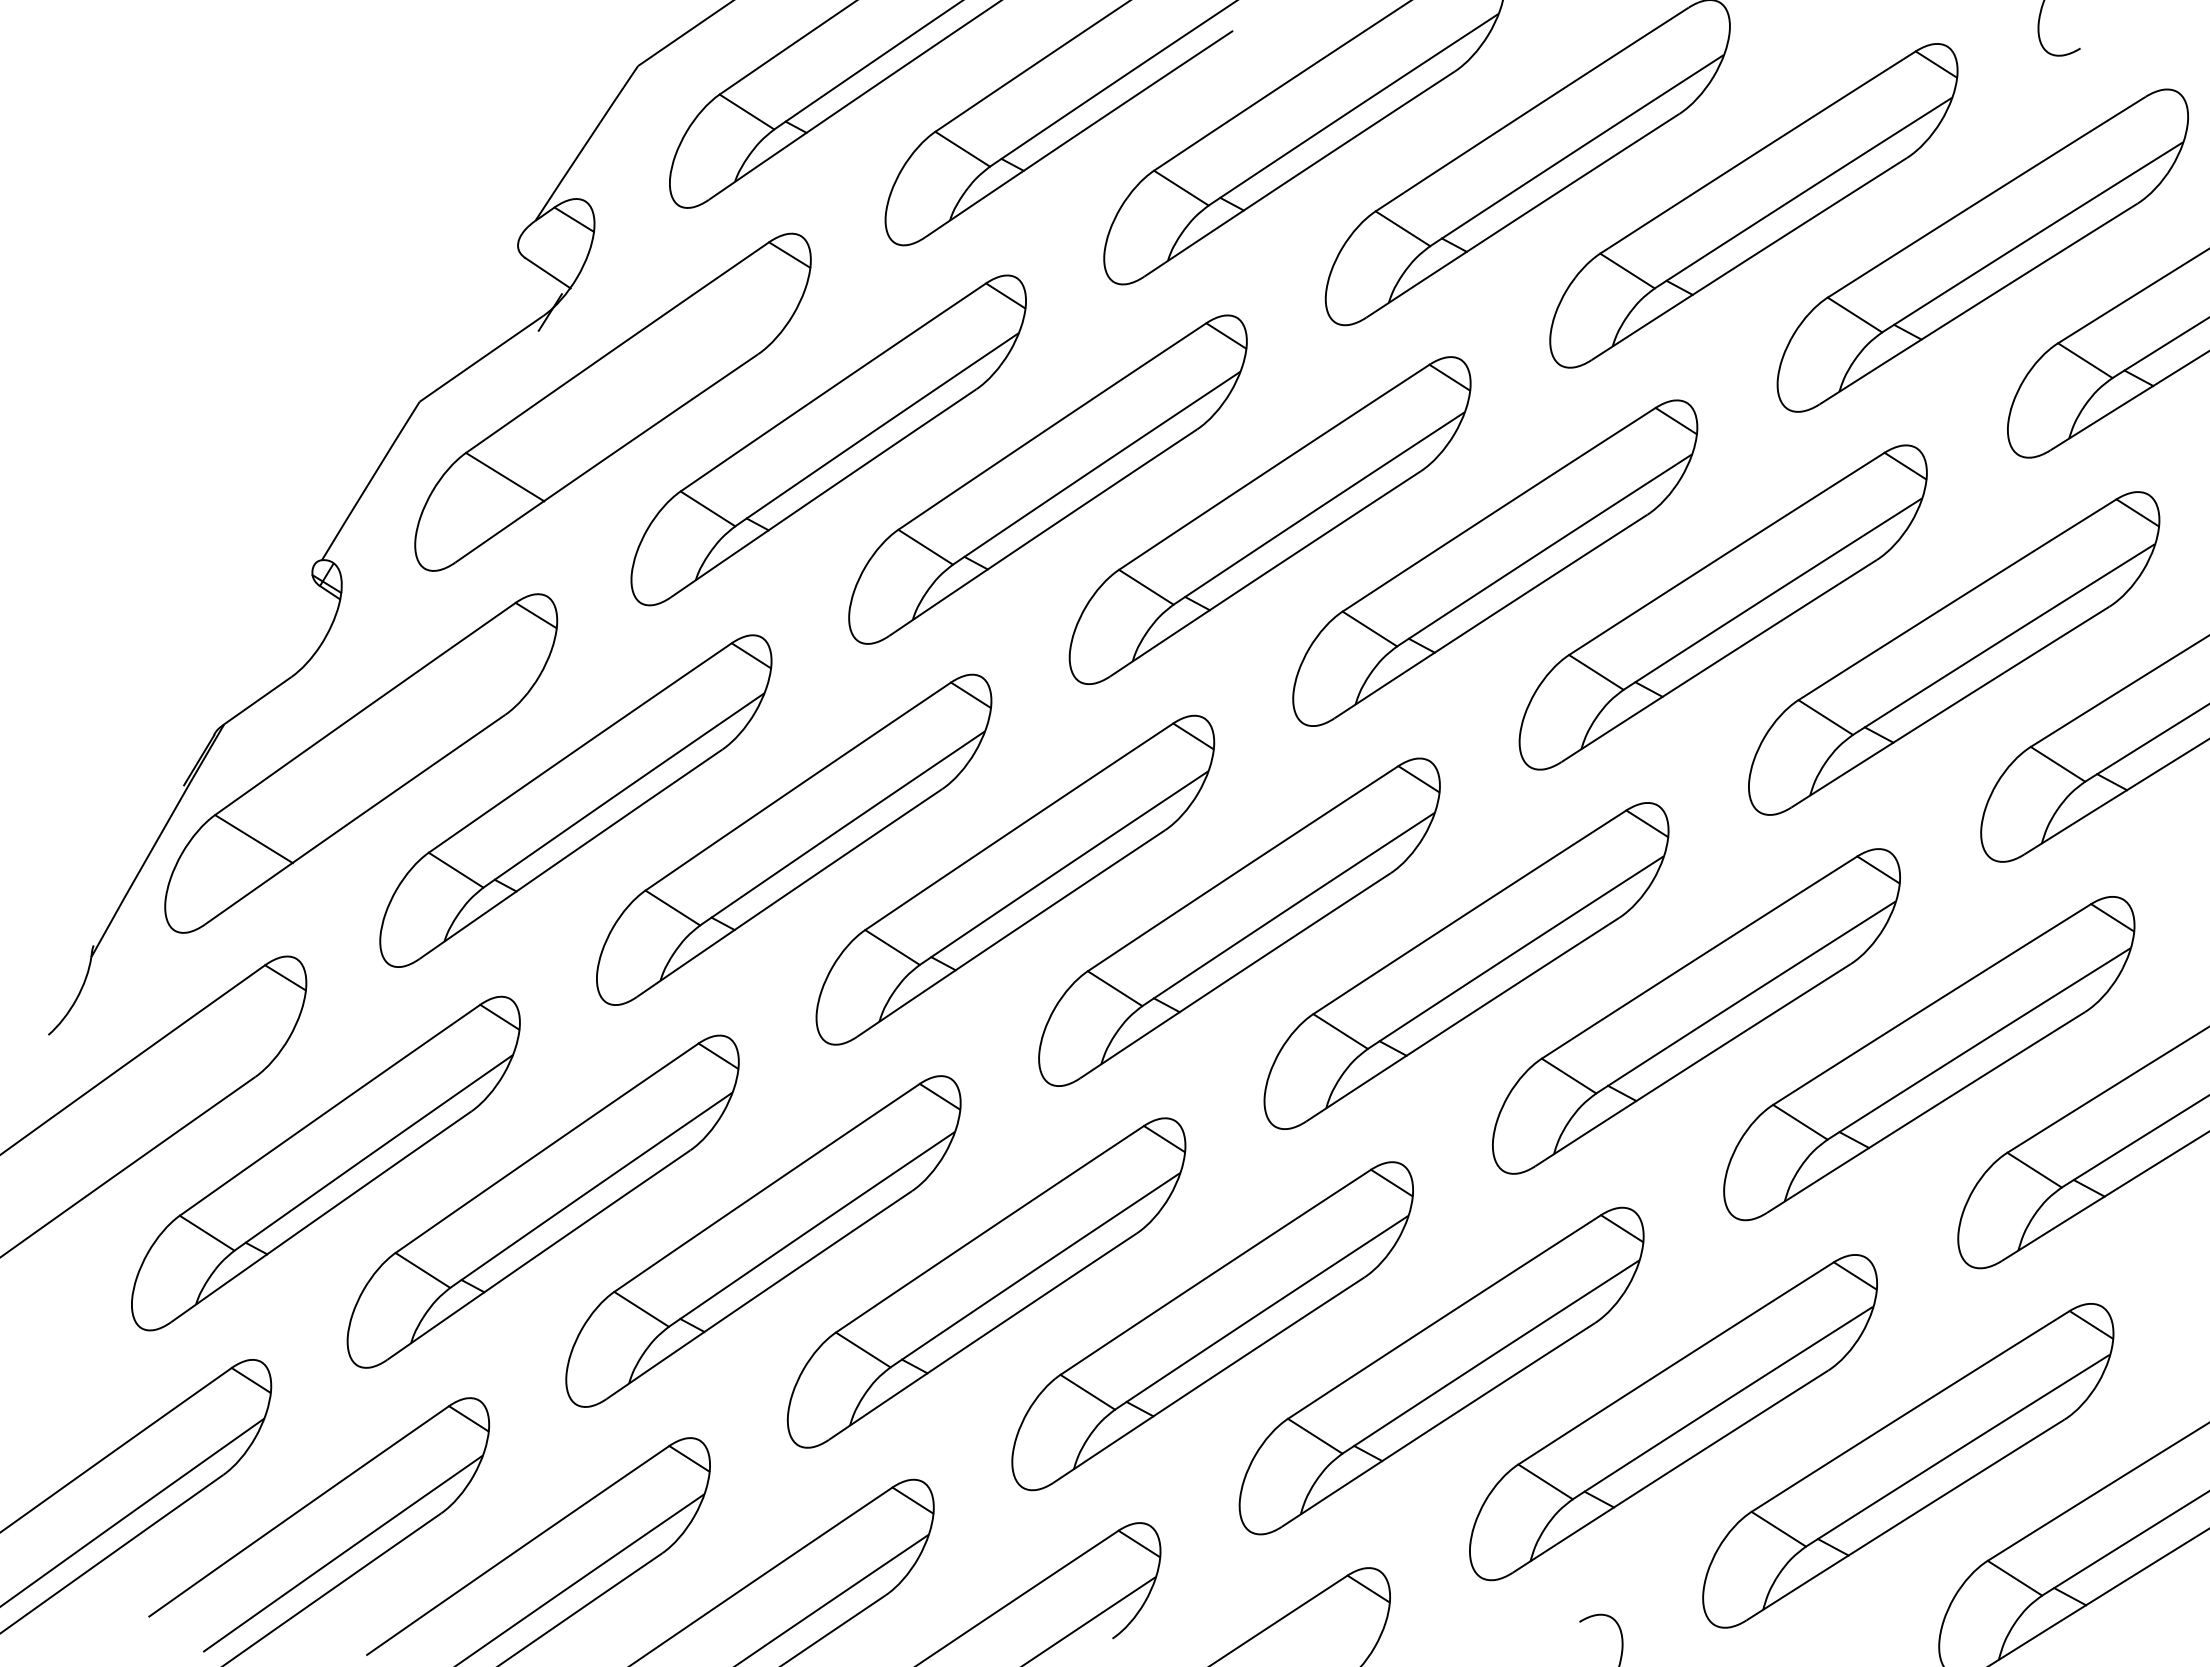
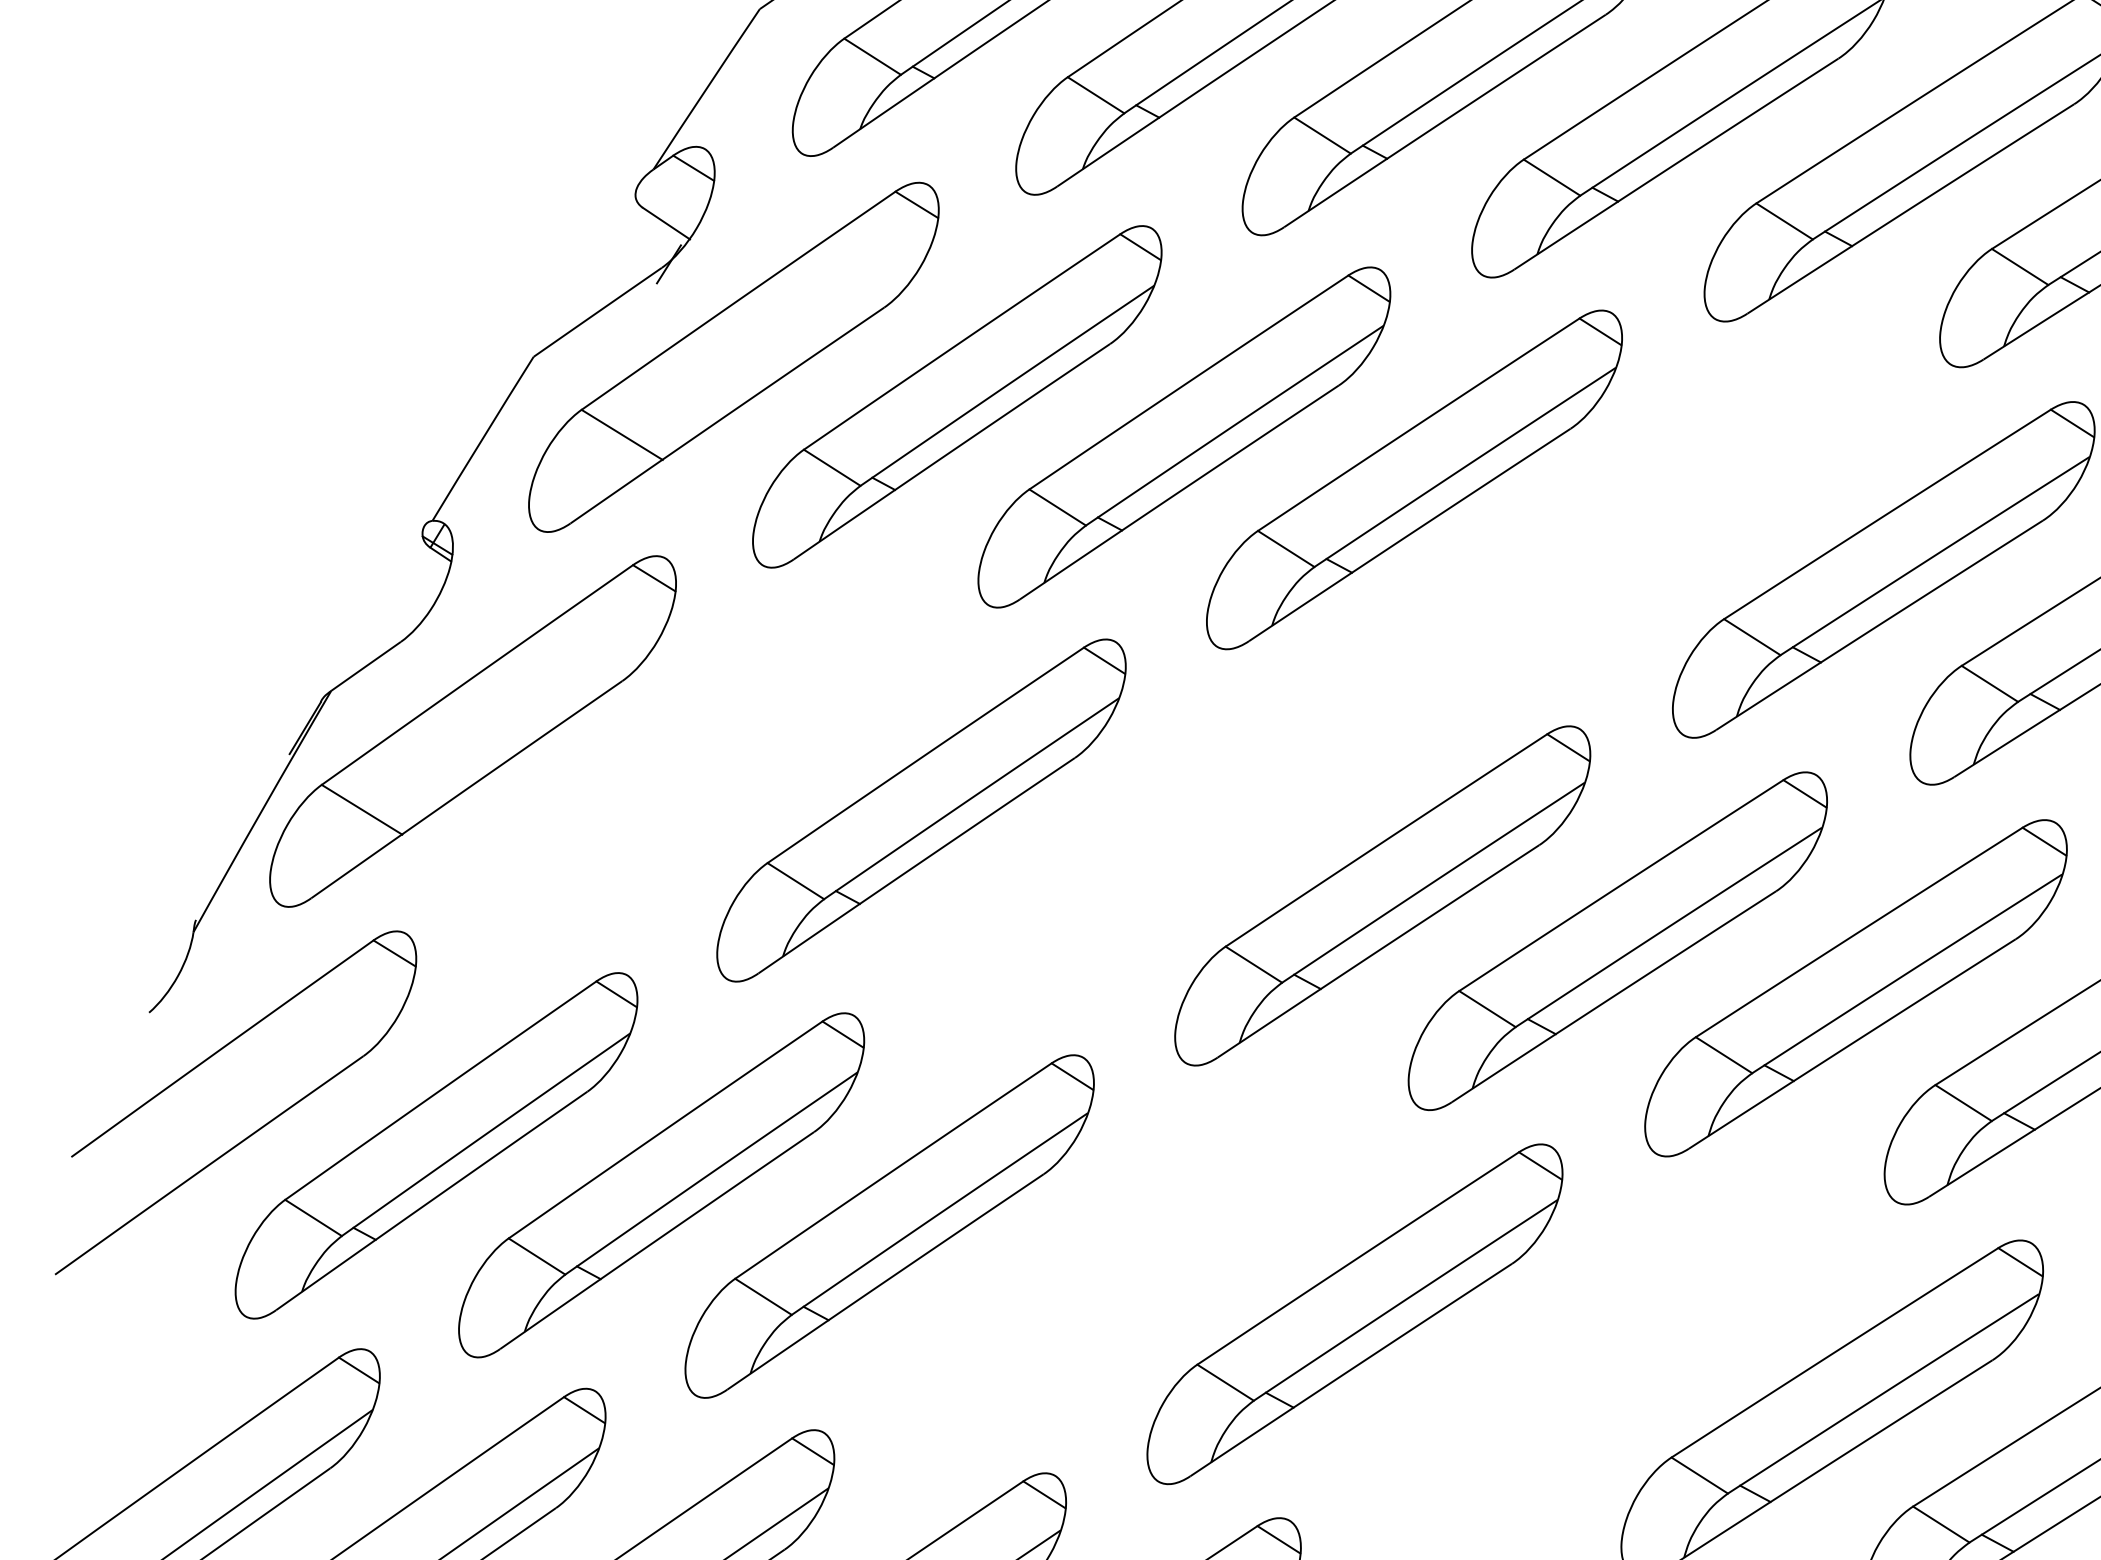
part: (1495, 562) -> (1647, 523), removed
part: (575, 800) -> (695, 769), removed
part: (1015, 879) -> (1150, 851), removed
part: (986, 1282) -> (1120, 1269), removed
part: (1441, 1370) -> (1591, 1360), removed

